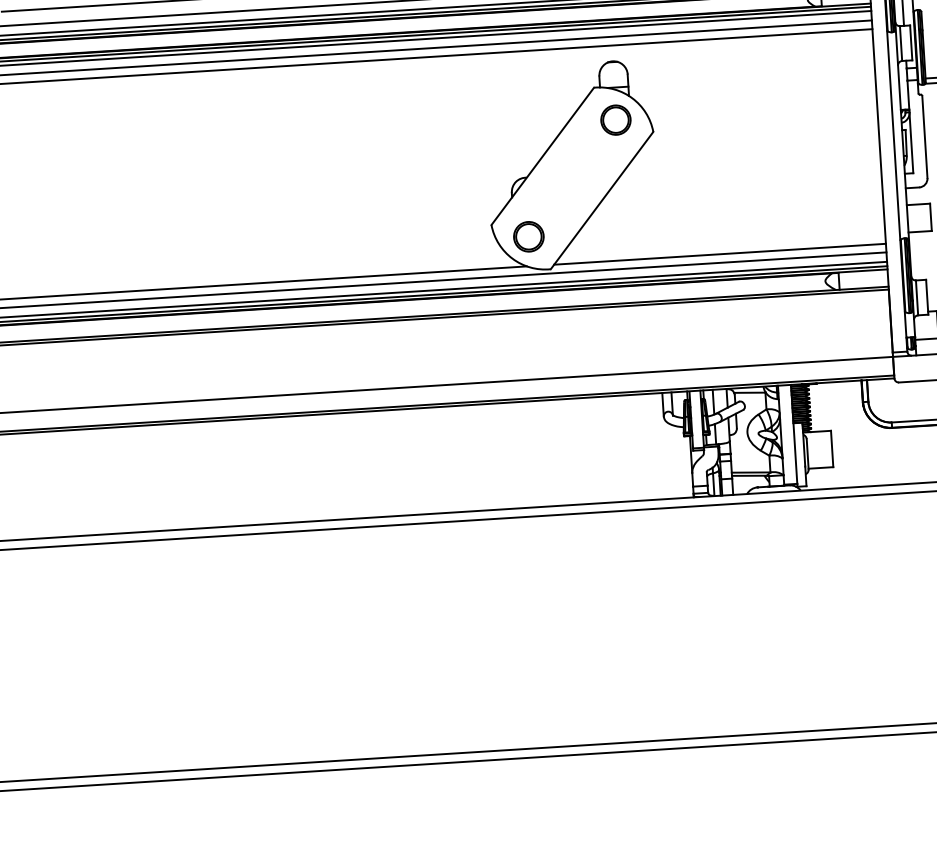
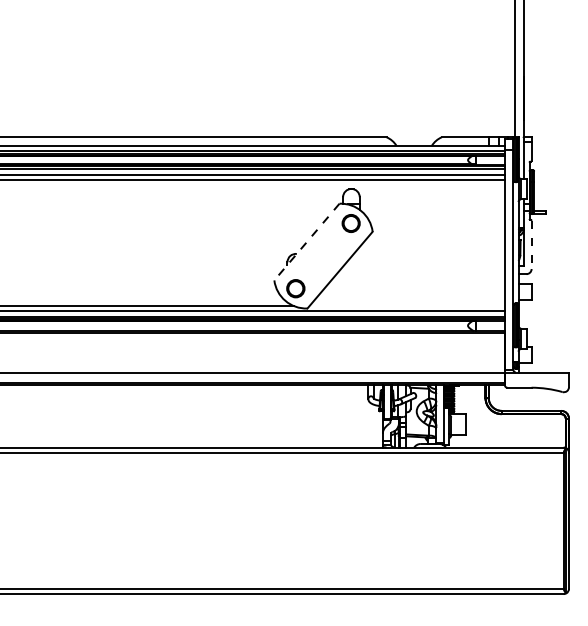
line: (924, 138) -> (531, 245), solid -> dashed
line: (542, 157) -> (306, 242), solid -> dashed
line: (718, 253) -> (406, 305), removed

